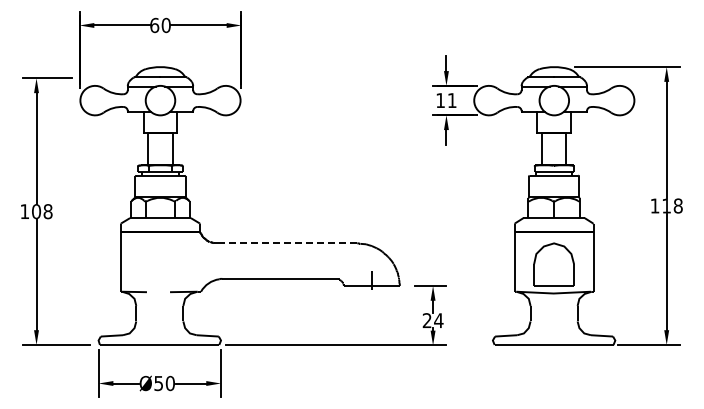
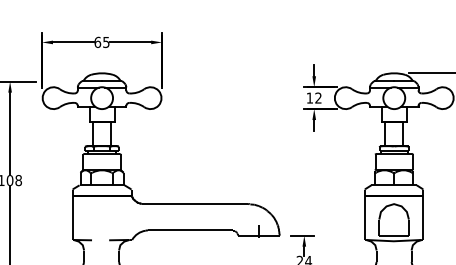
text: (165, 25) -> (105, 42), 60 -> 65
text: (451, 100) -> (317, 98), 11 -> 12
line: (287, 243) -> (196, 204), dashed -> solid

